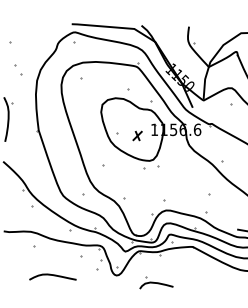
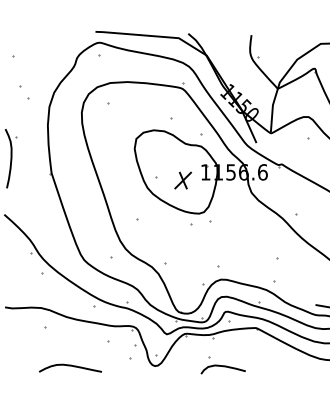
part: (137, 135) -> (182, 180), size x1.43
part: (155, 282) -> (222, 365), moved

